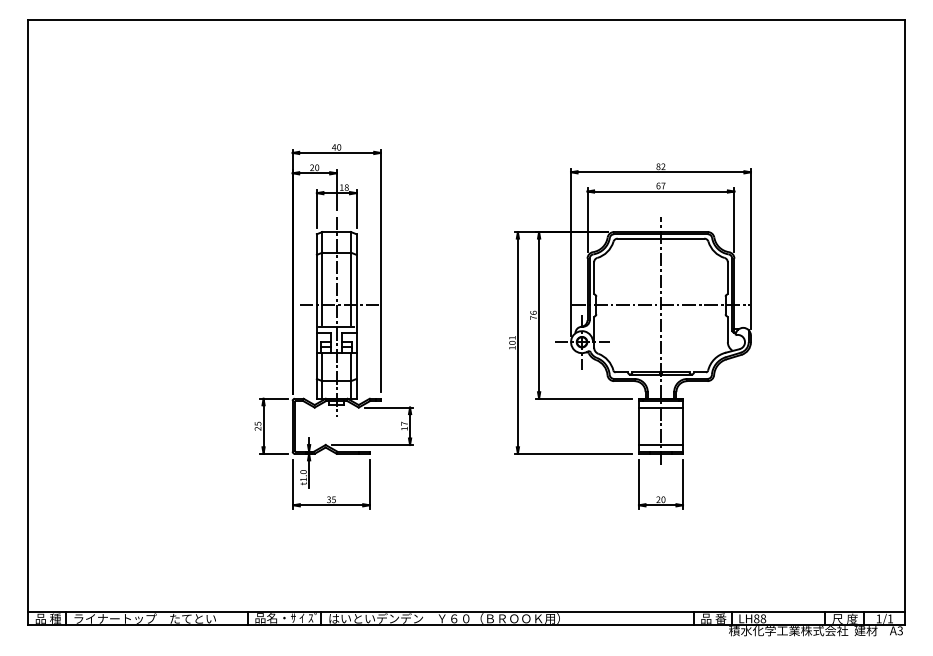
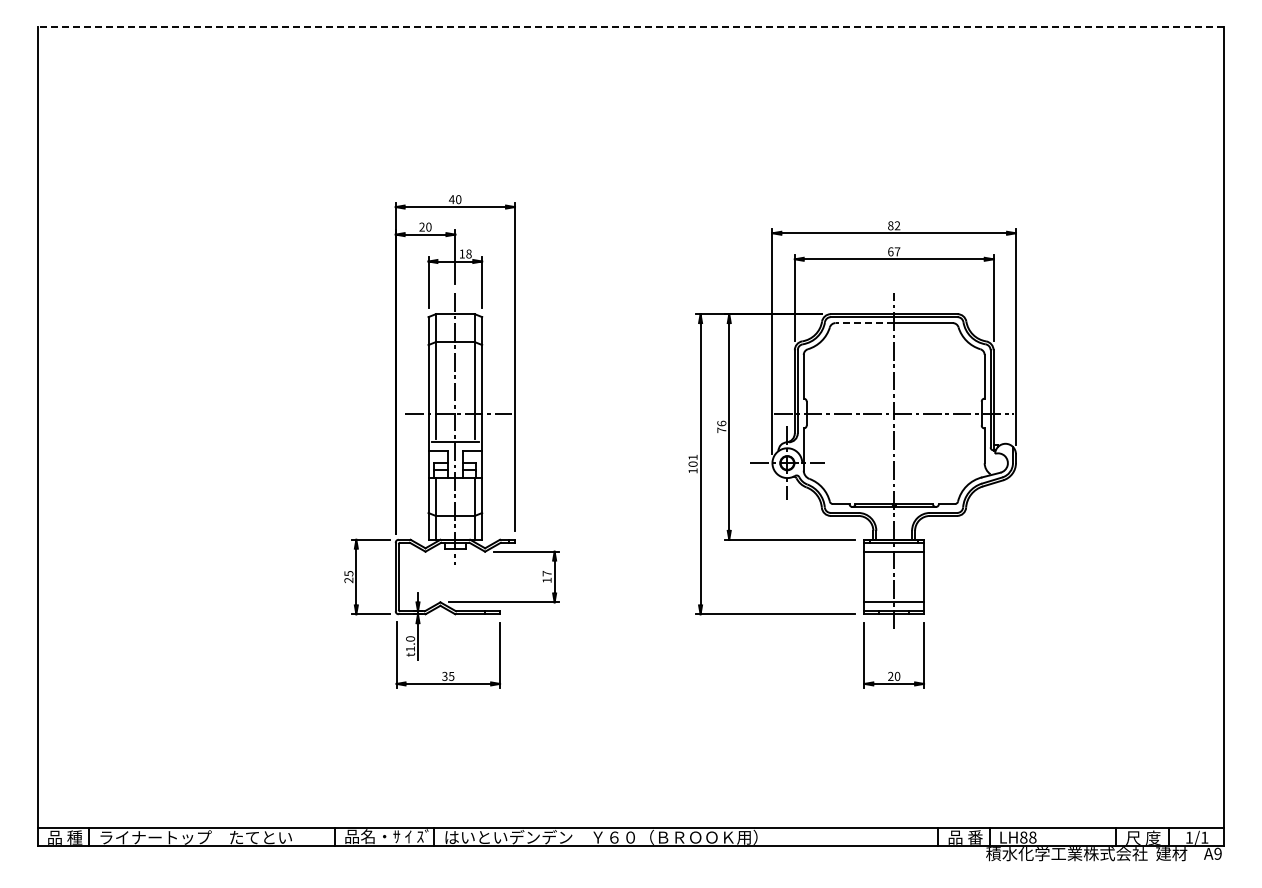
line: (466, 19) -> (630, 26), solid -> dashed
line: (639, 238) -> (864, 323), solid -> dashed
text: (899, 630) -> (1217, 853), A3 -> A9

